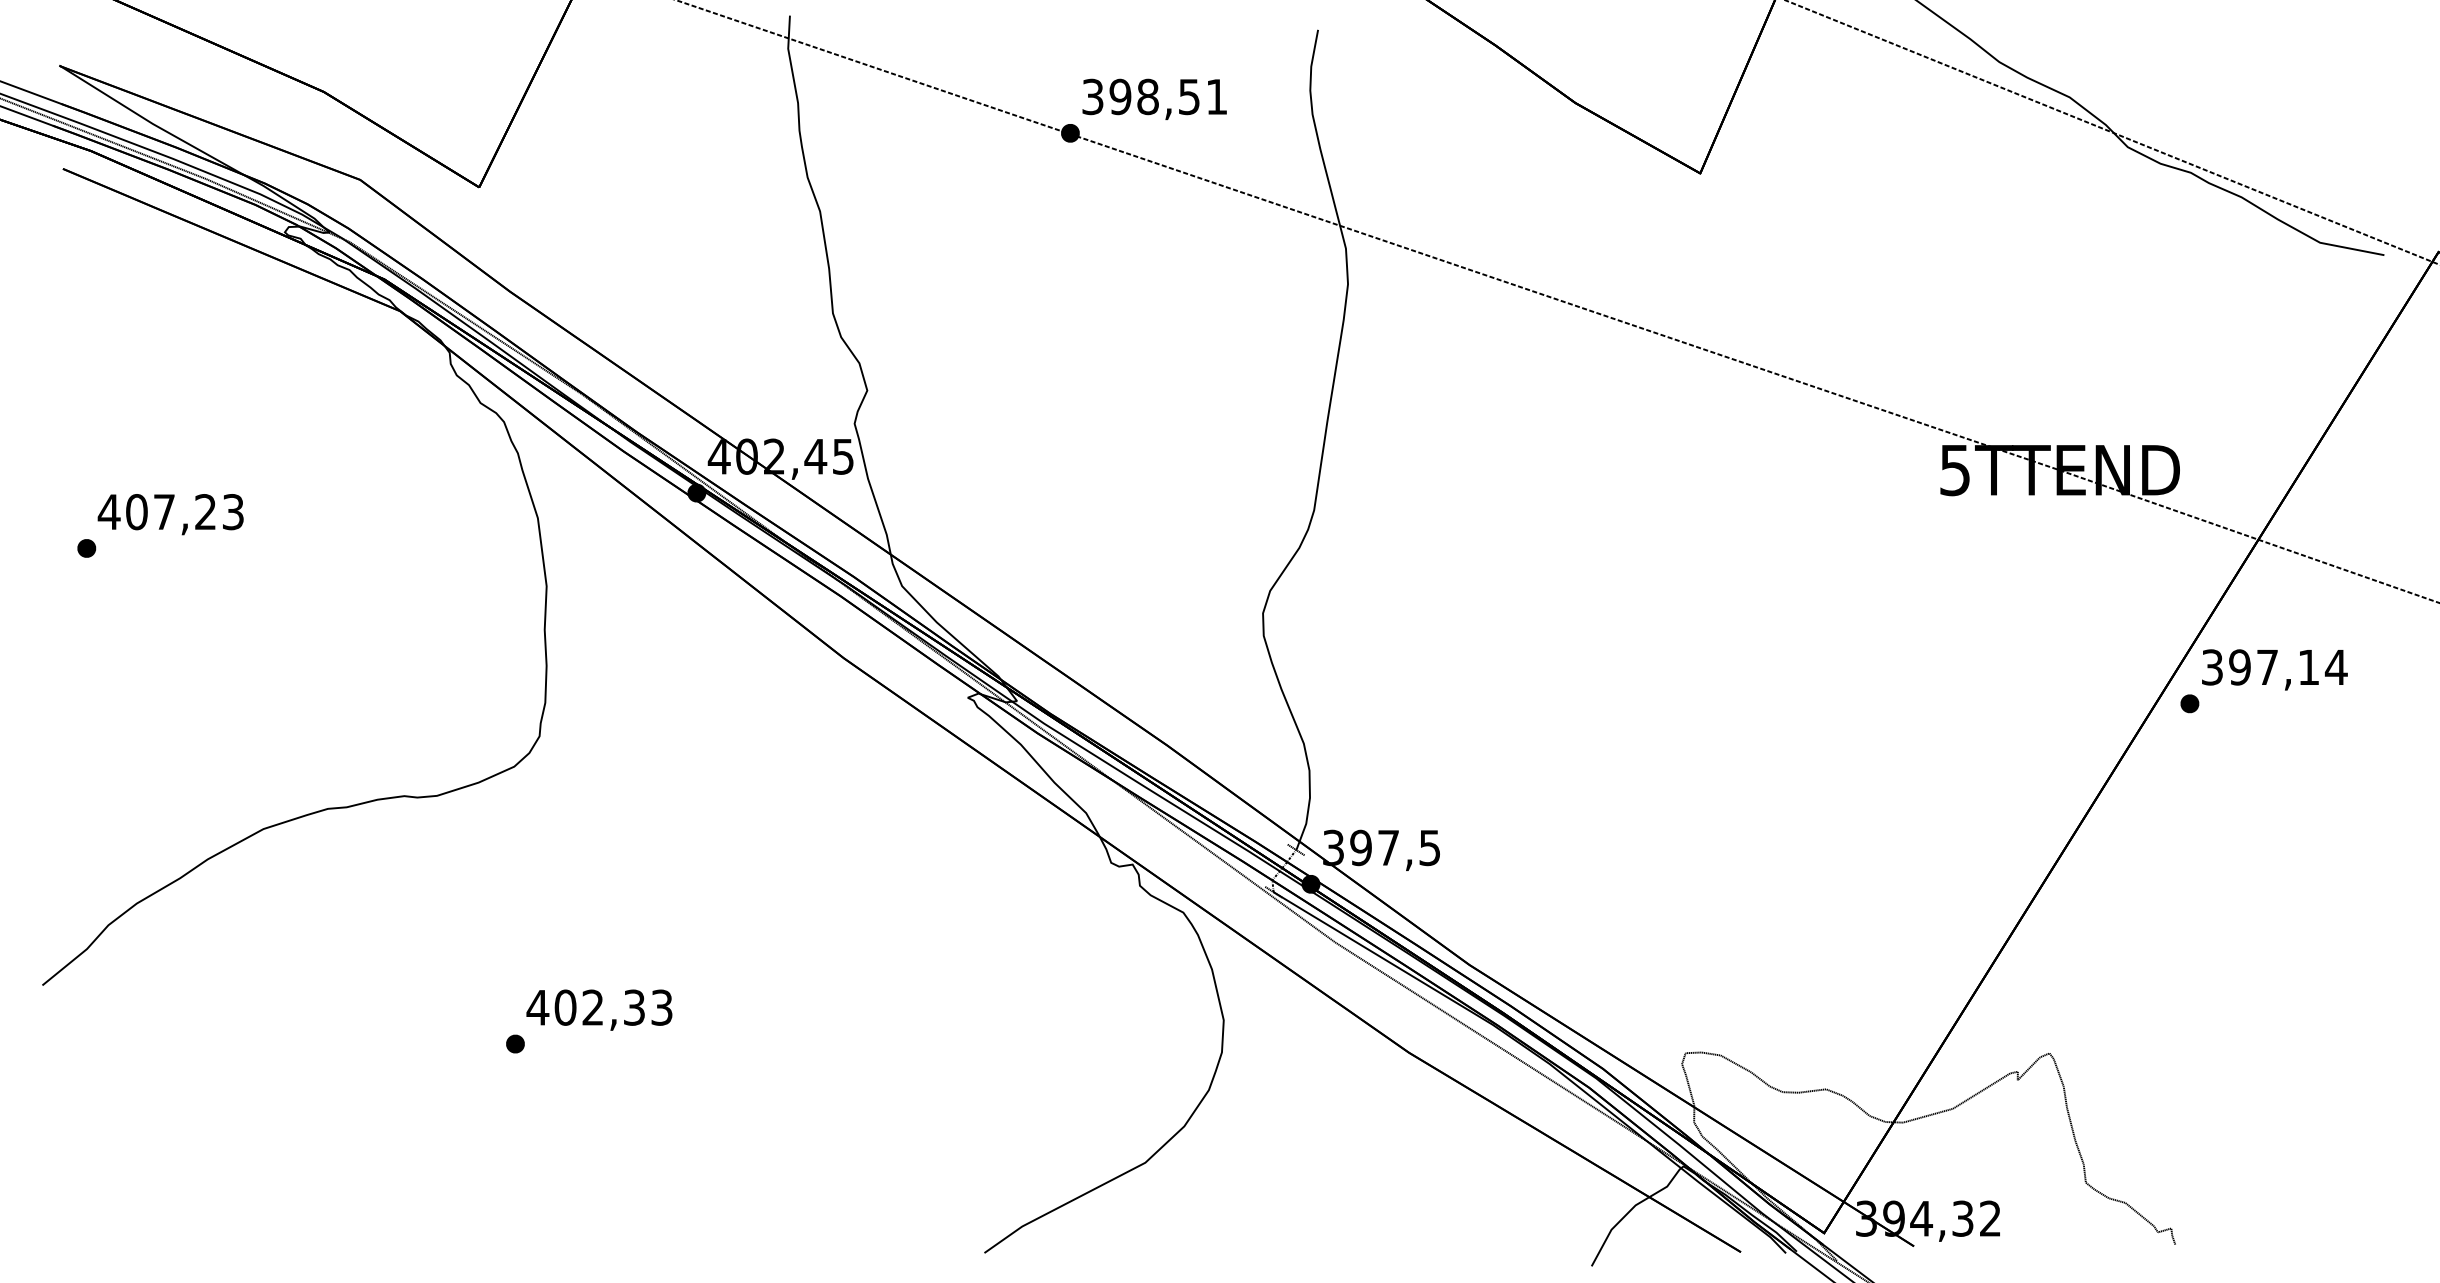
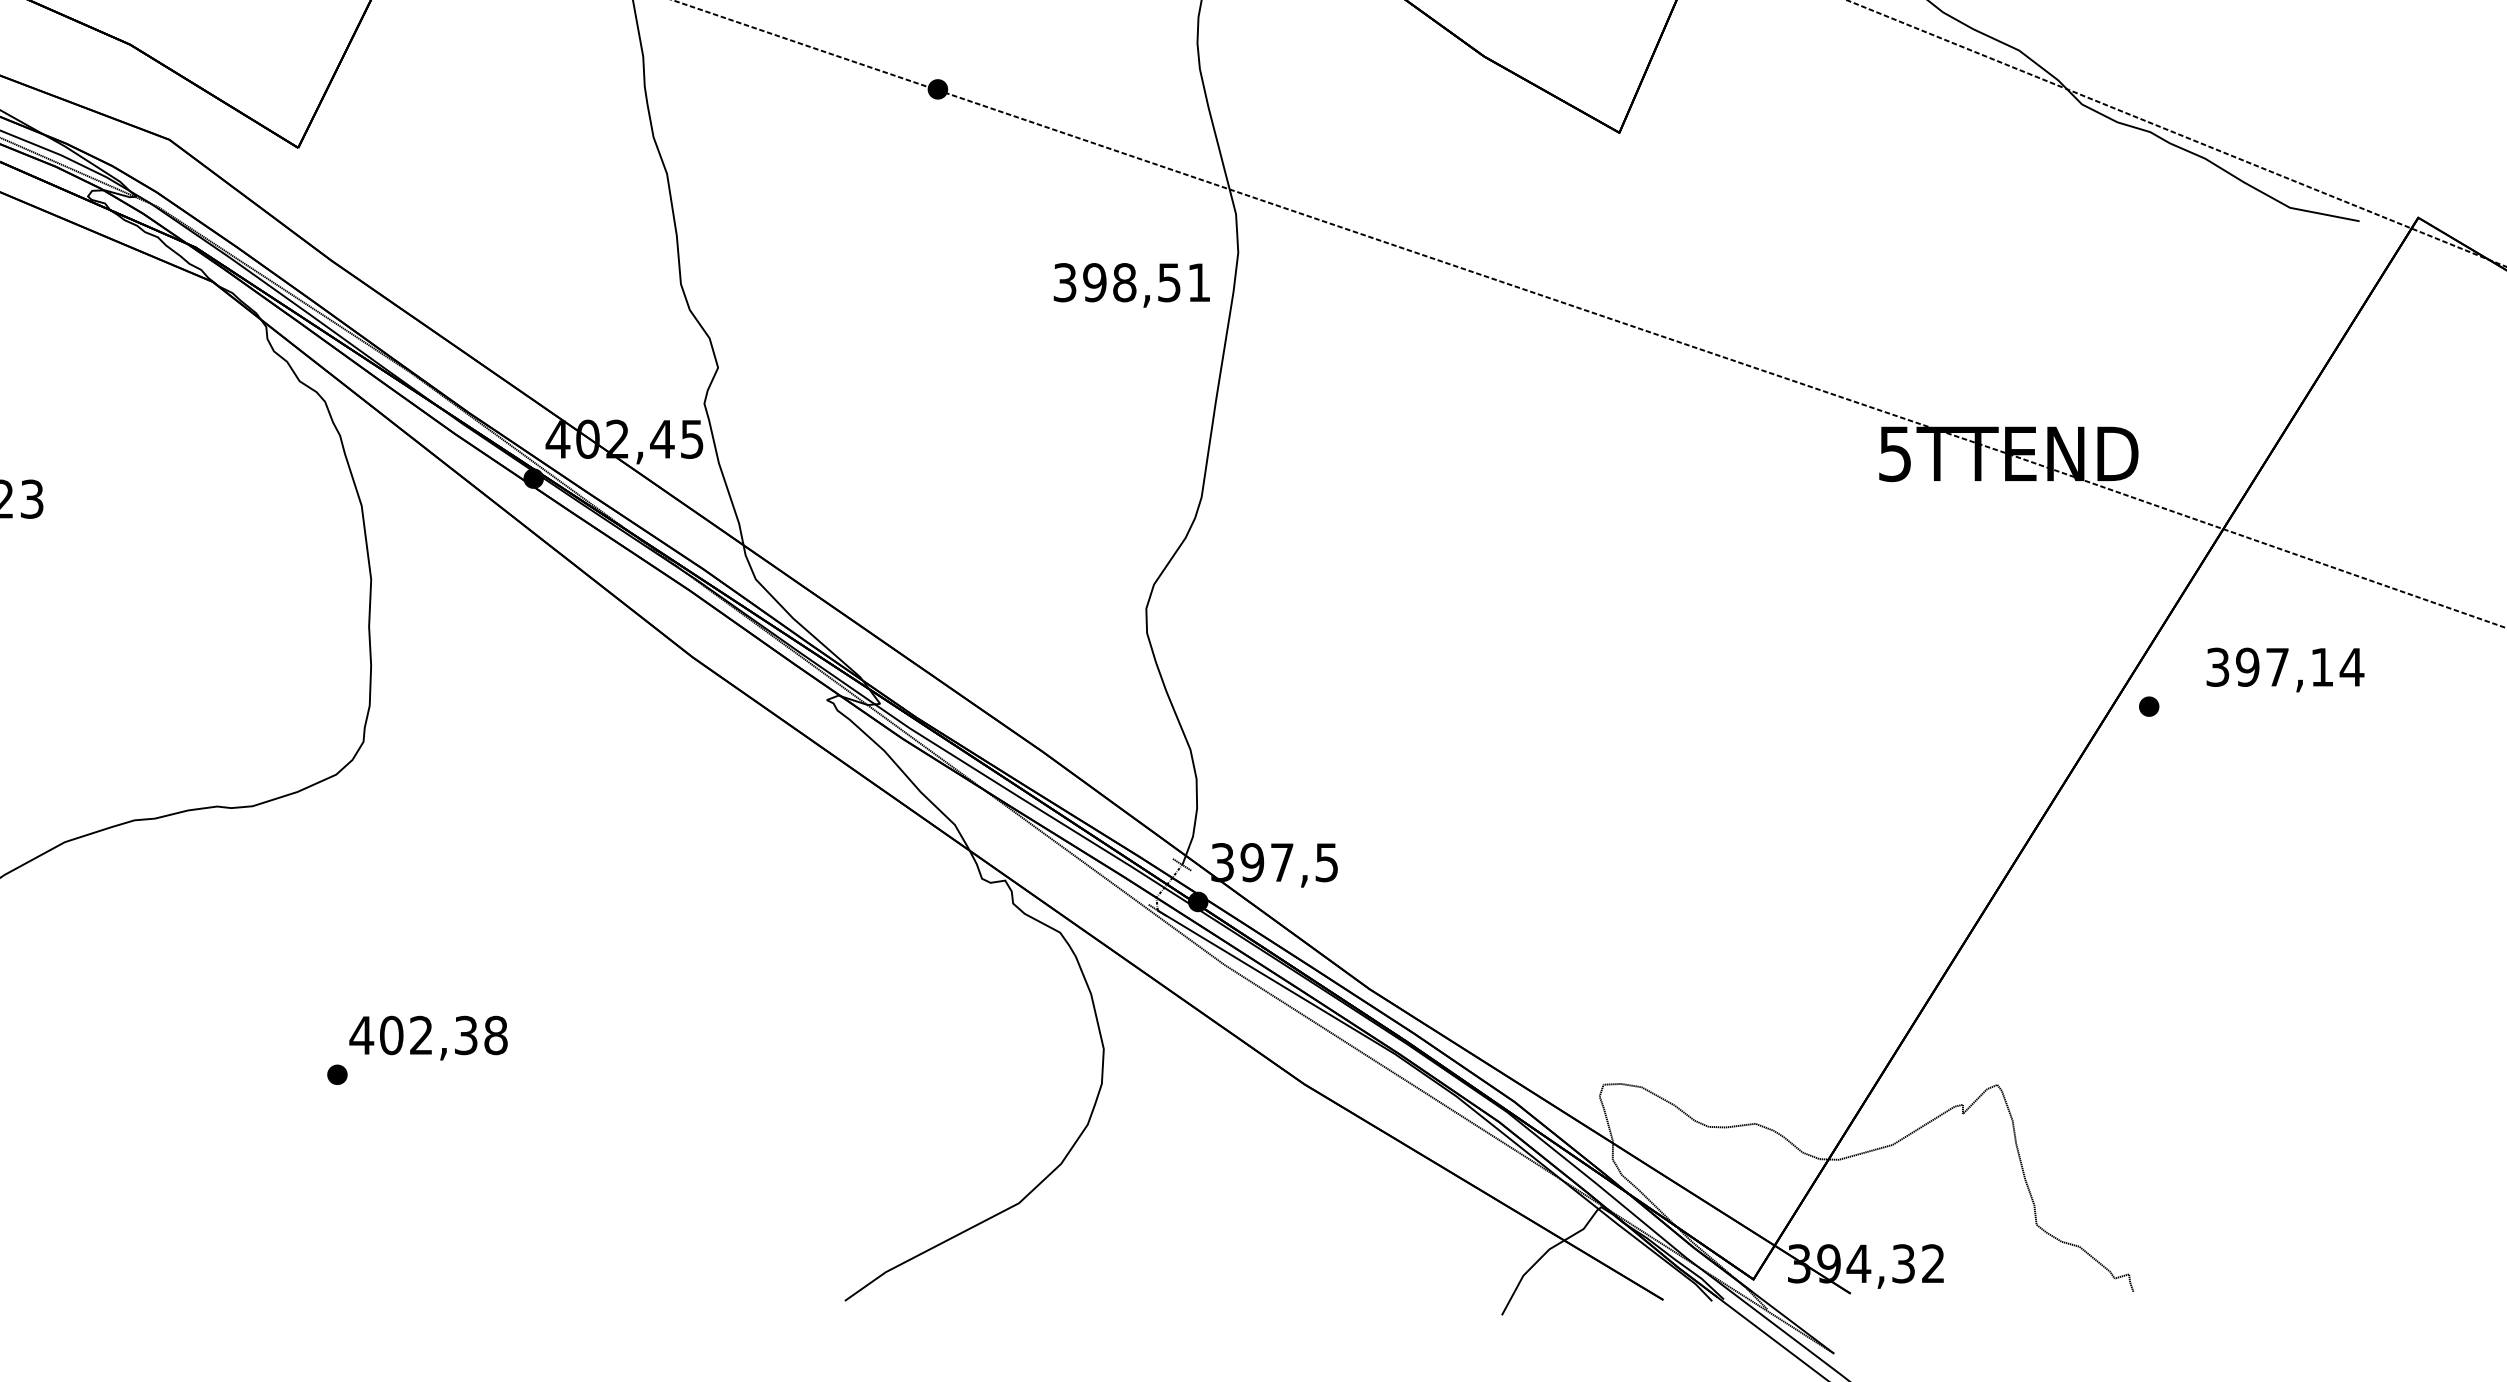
text: (1154, 98) -> (1131, 284), moved
text: (2274, 669) -> (2285, 669), moved
text: (661, 1007) -> (495, 1035), 402,33 -> 402,38

